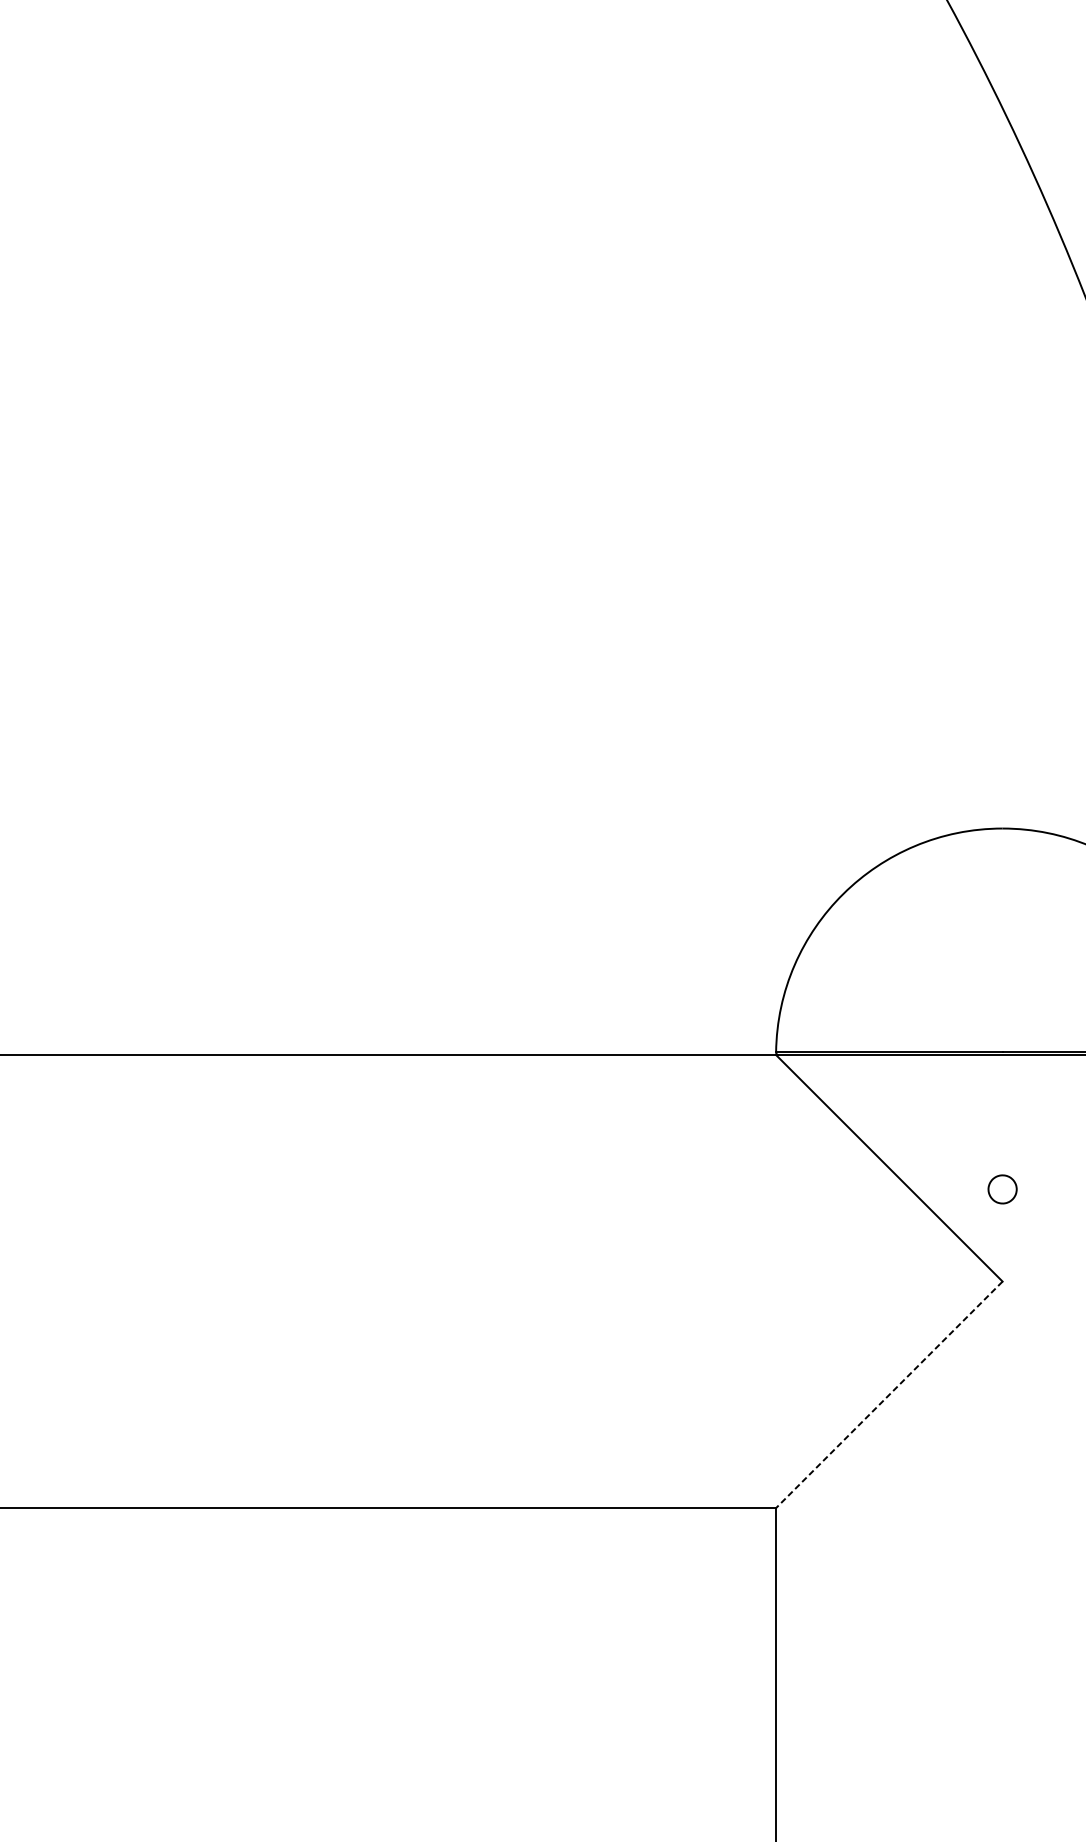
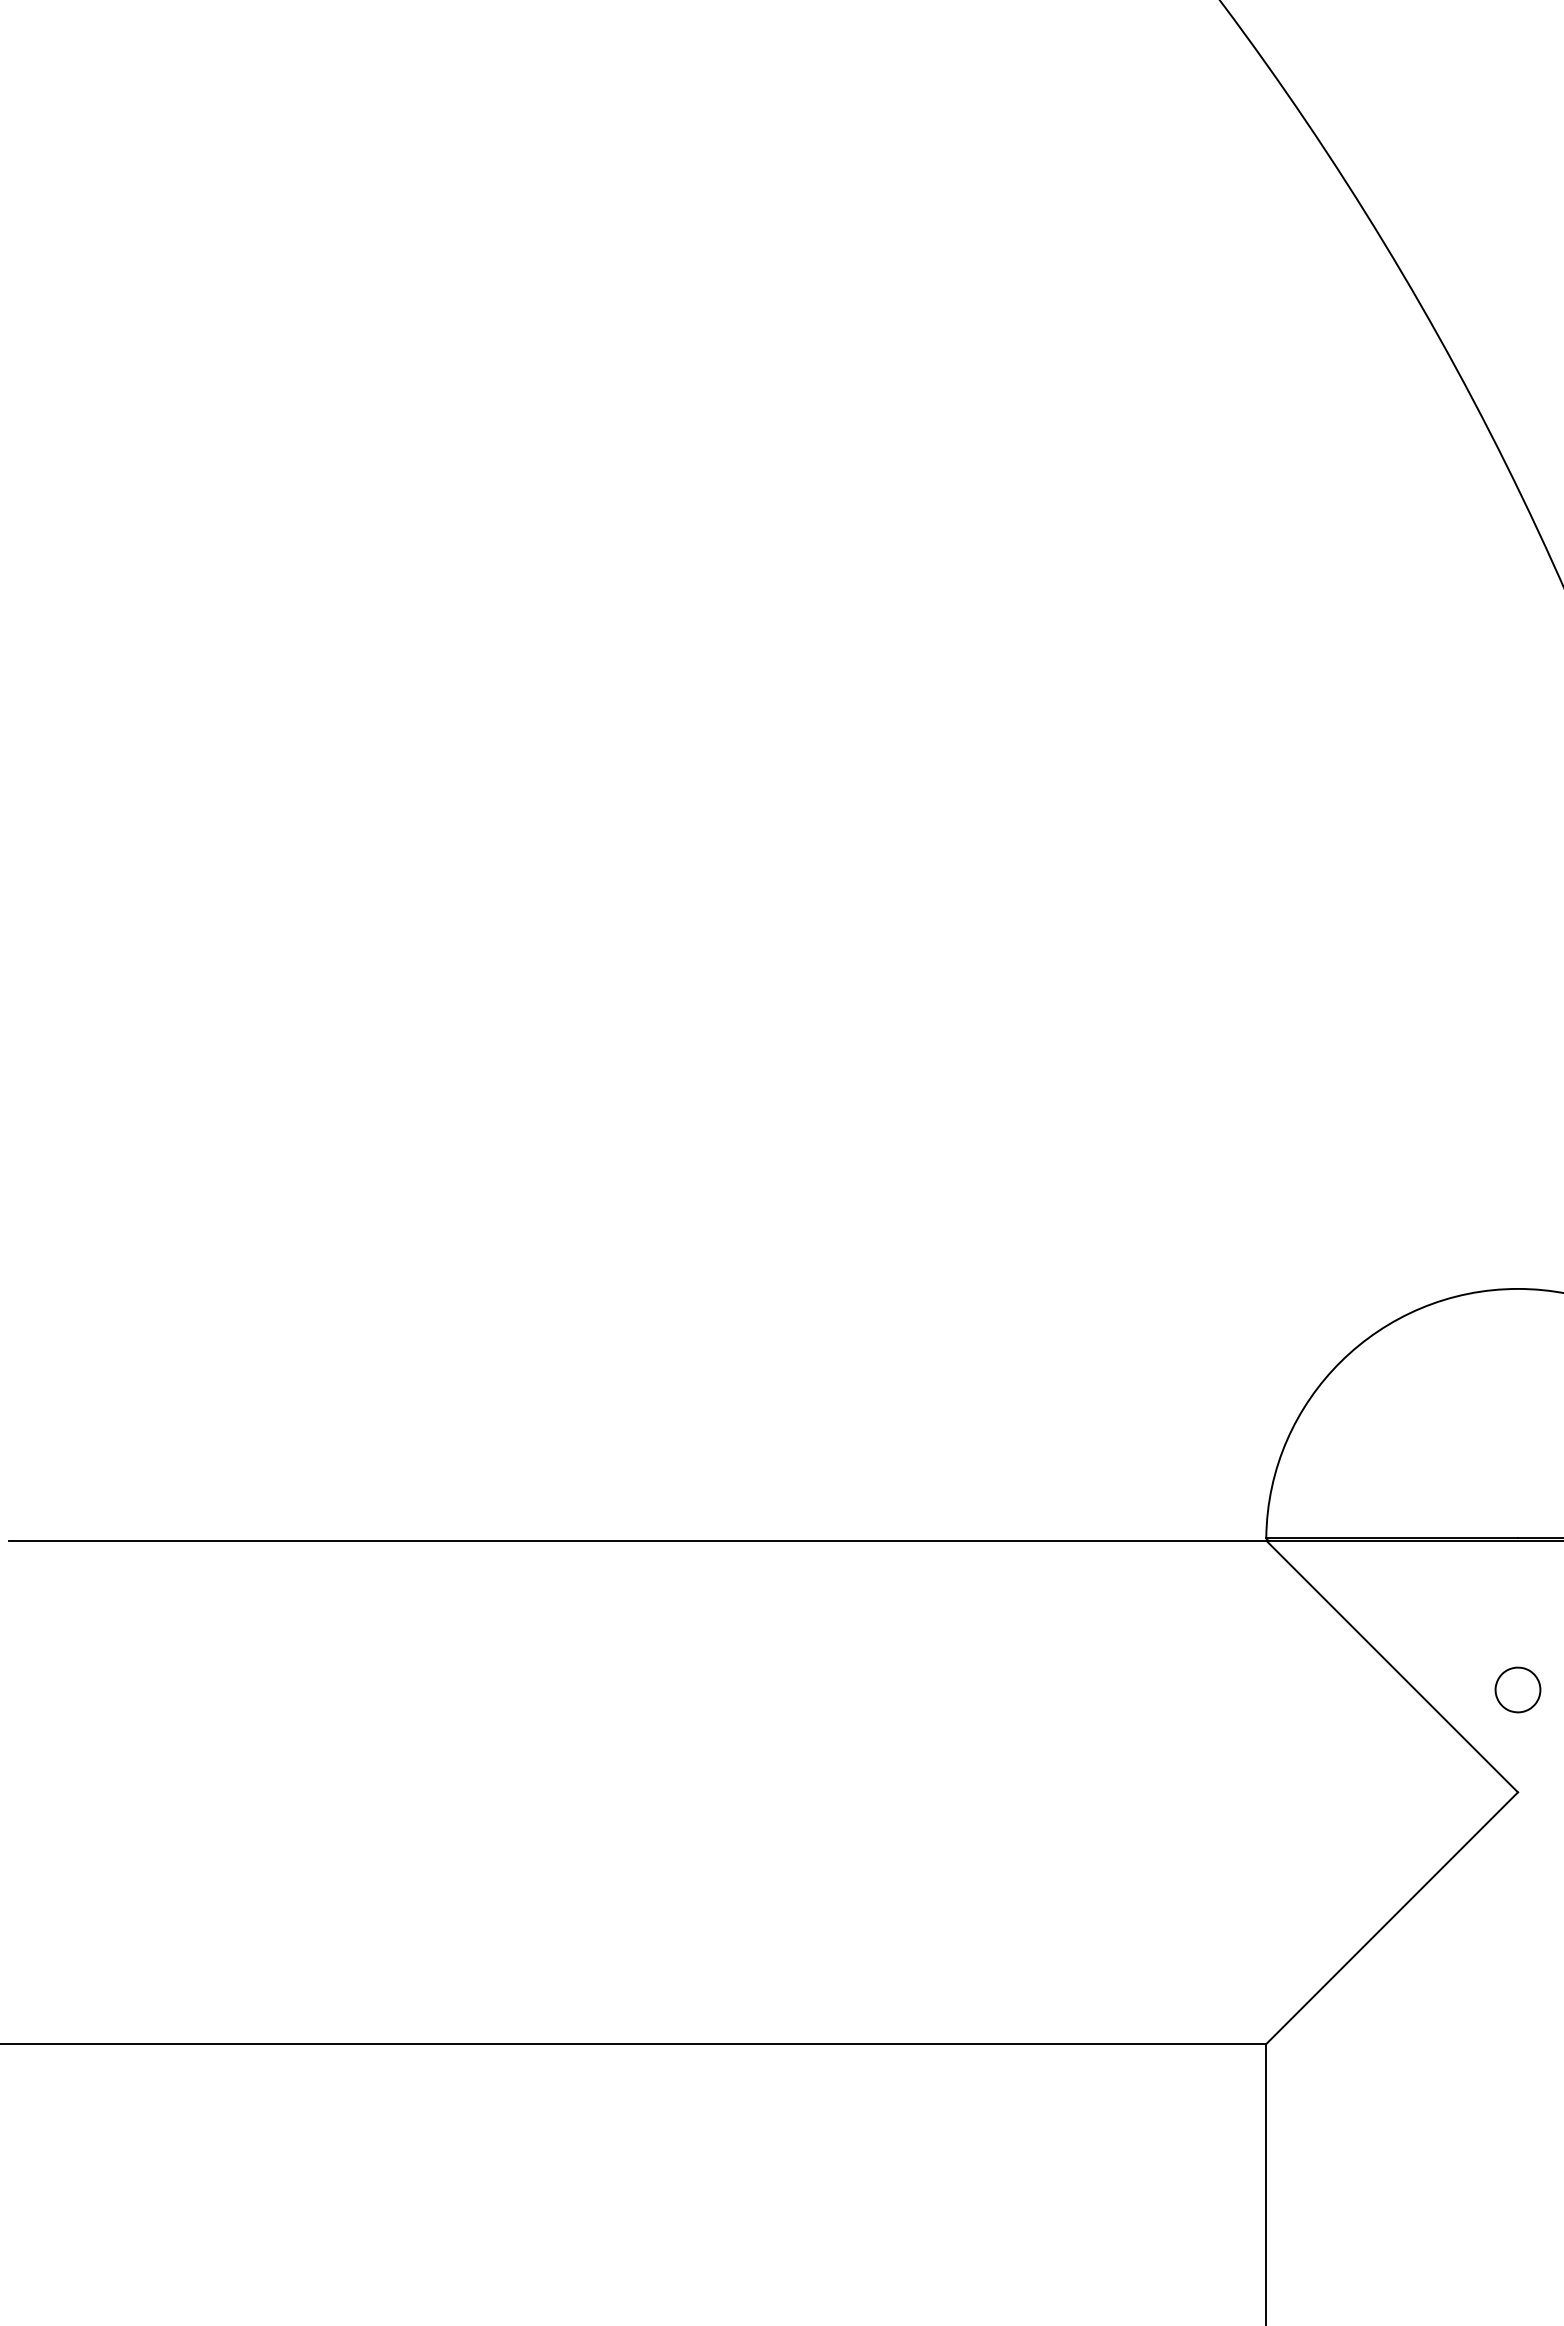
part: (1002, 1189) -> (1517, 1689), size x1.43
line: (889, 1395) -> (1392, 1918), dashed -> solid

